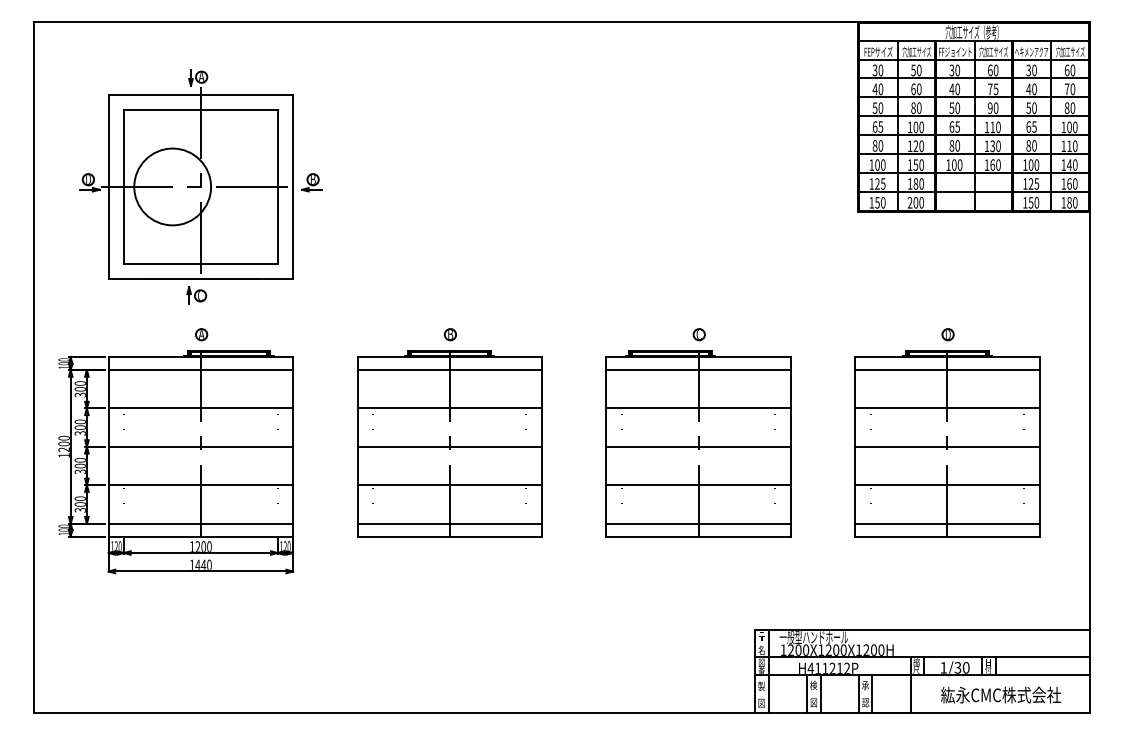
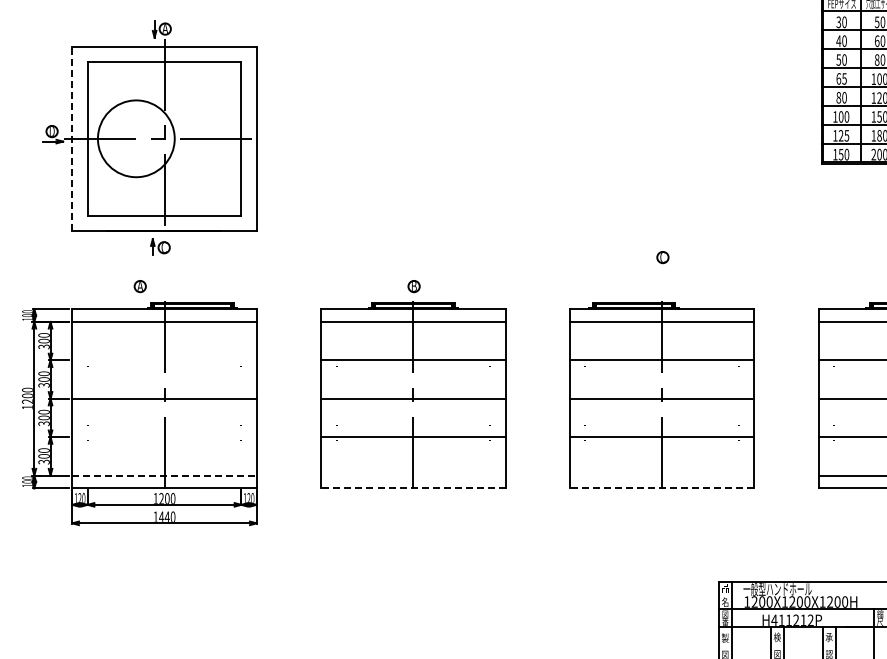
part: (311, 182) -> (275, 134), removed
line: (108, 186) -> (72, 138), solid -> dashed
part: (201, 334) -> (140, 286), moved
part: (698, 334) -> (662, 257), moved
line: (200, 408) -> (164, 360), removed
line: (200, 485) -> (164, 437), removed
line: (201, 523) -> (165, 475), solid -> dashed
line: (449, 523) -> (413, 475), removed
line: (698, 523) -> (662, 475), removed
line: (449, 536) -> (413, 488), solid -> dashed
line: (698, 536) -> (662, 488), solid -> dashed

